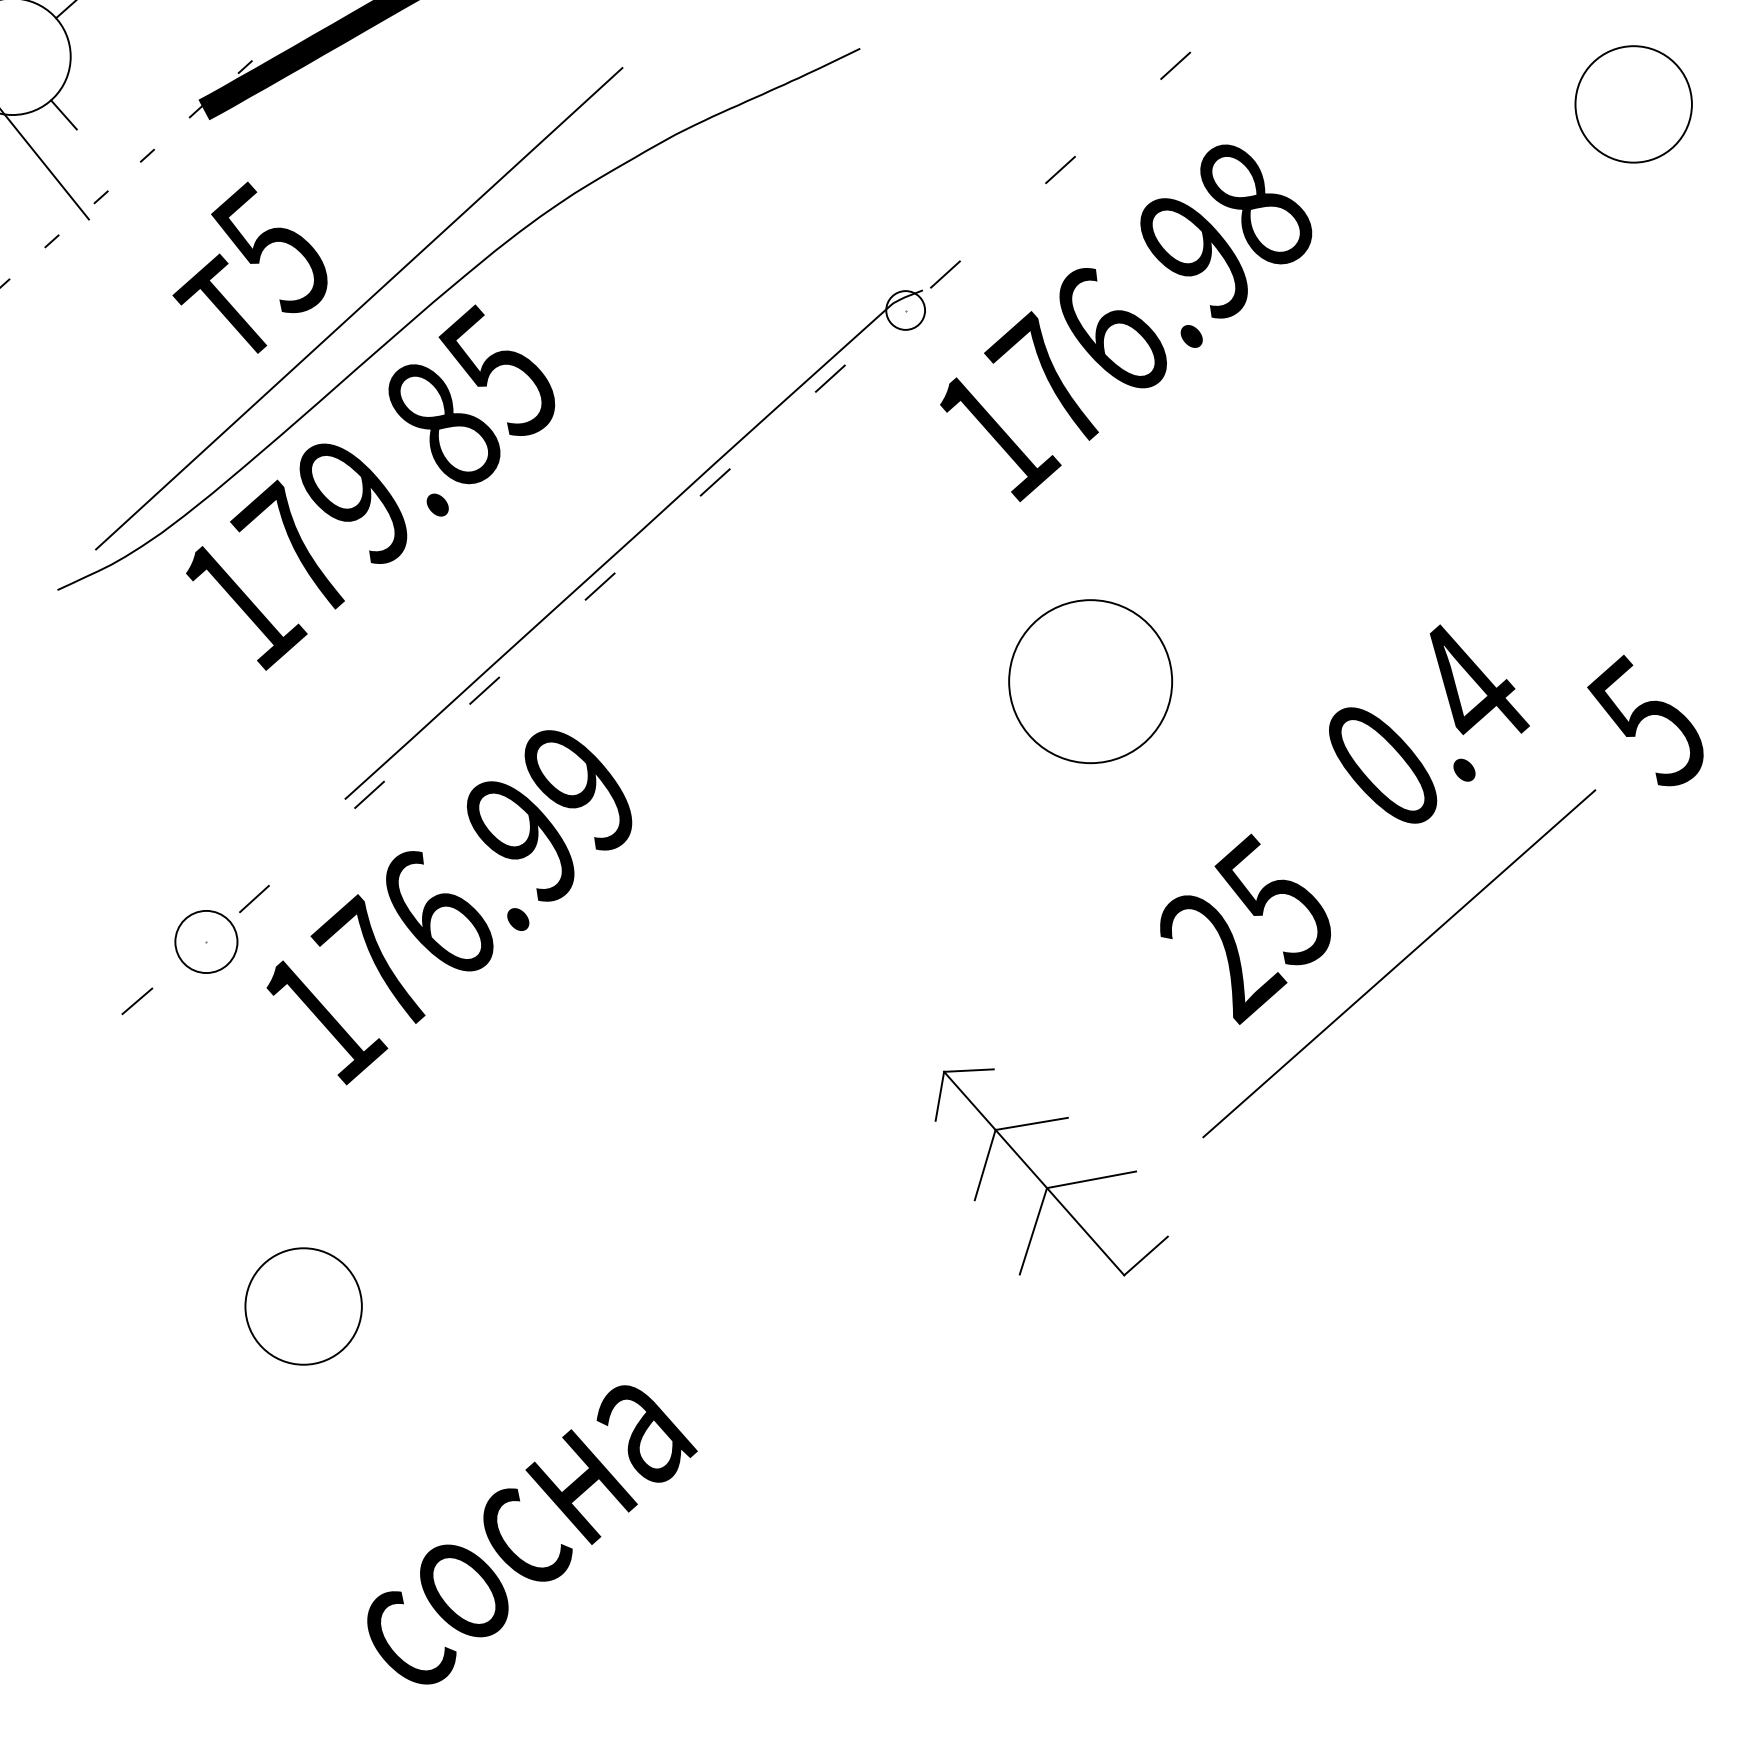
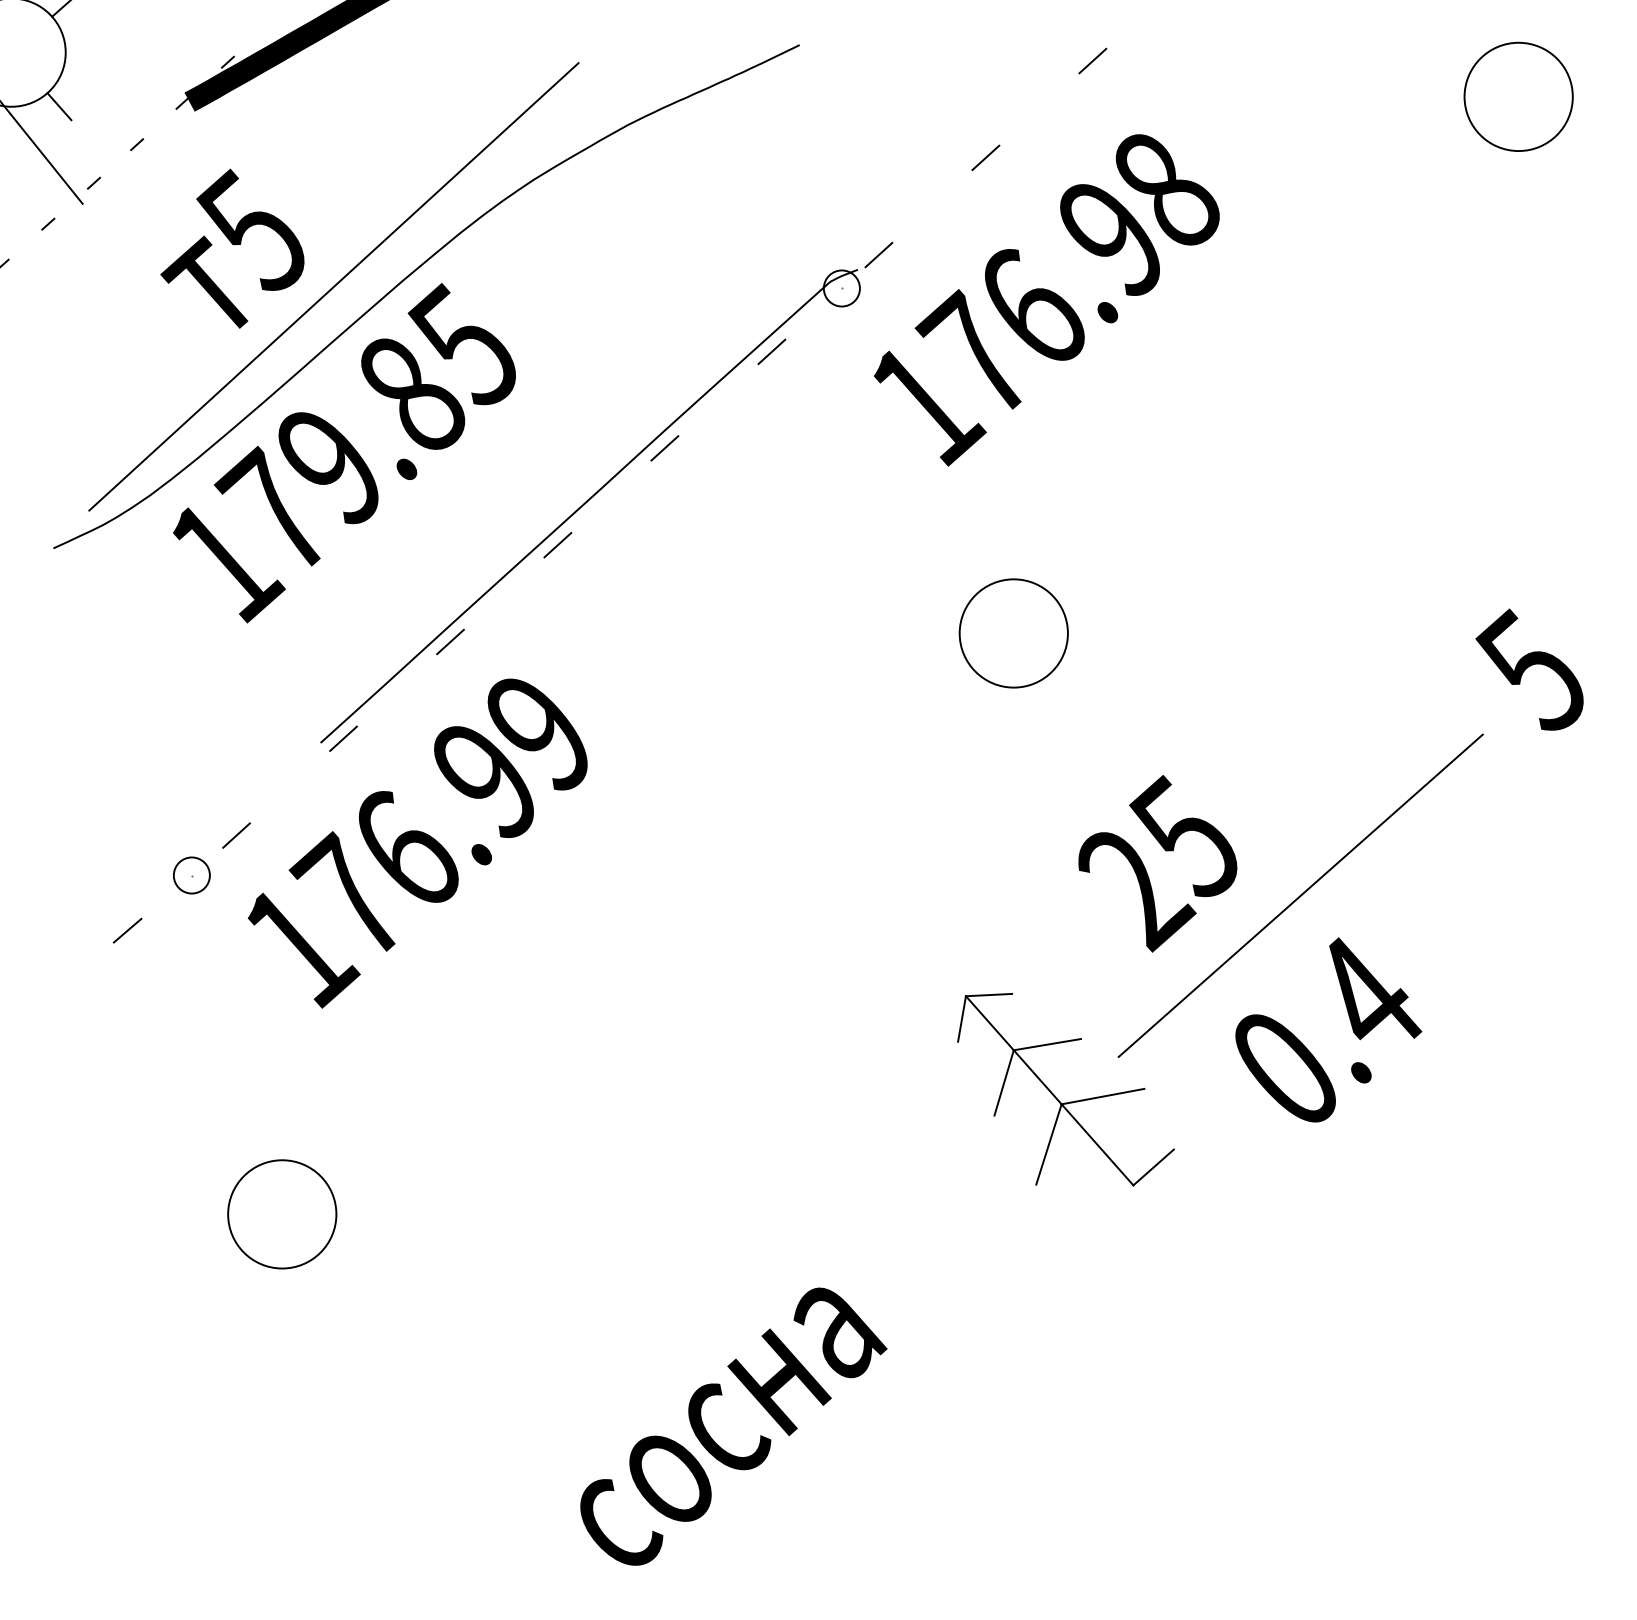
part: (1090, 681) -> (1013, 633), size x0.71
text: (1429, 723) -> (1328, 1029), moved
circle: (206, 941) -> (191, 875), size x0.62
part: (1042, 1181) -> (1057, 1098), moved
text: (532, 1534) -> (733, 1426), moved

